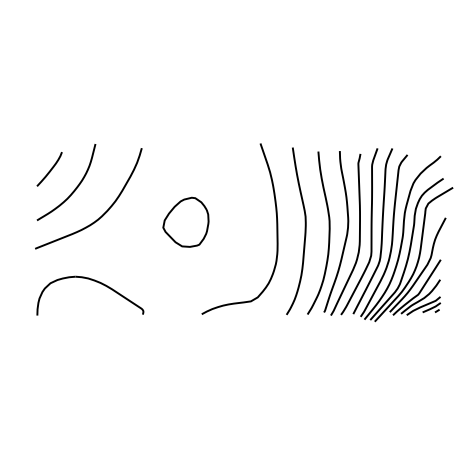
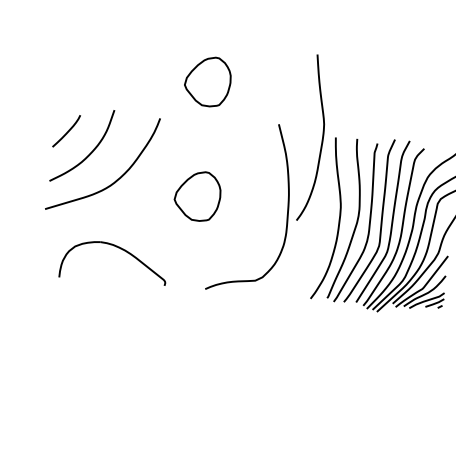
part: (185, 106) -> (207, 80), added
curve: (304, 231) -> (321, 139), moved
part: (93, 281) -> (118, 248), moved

